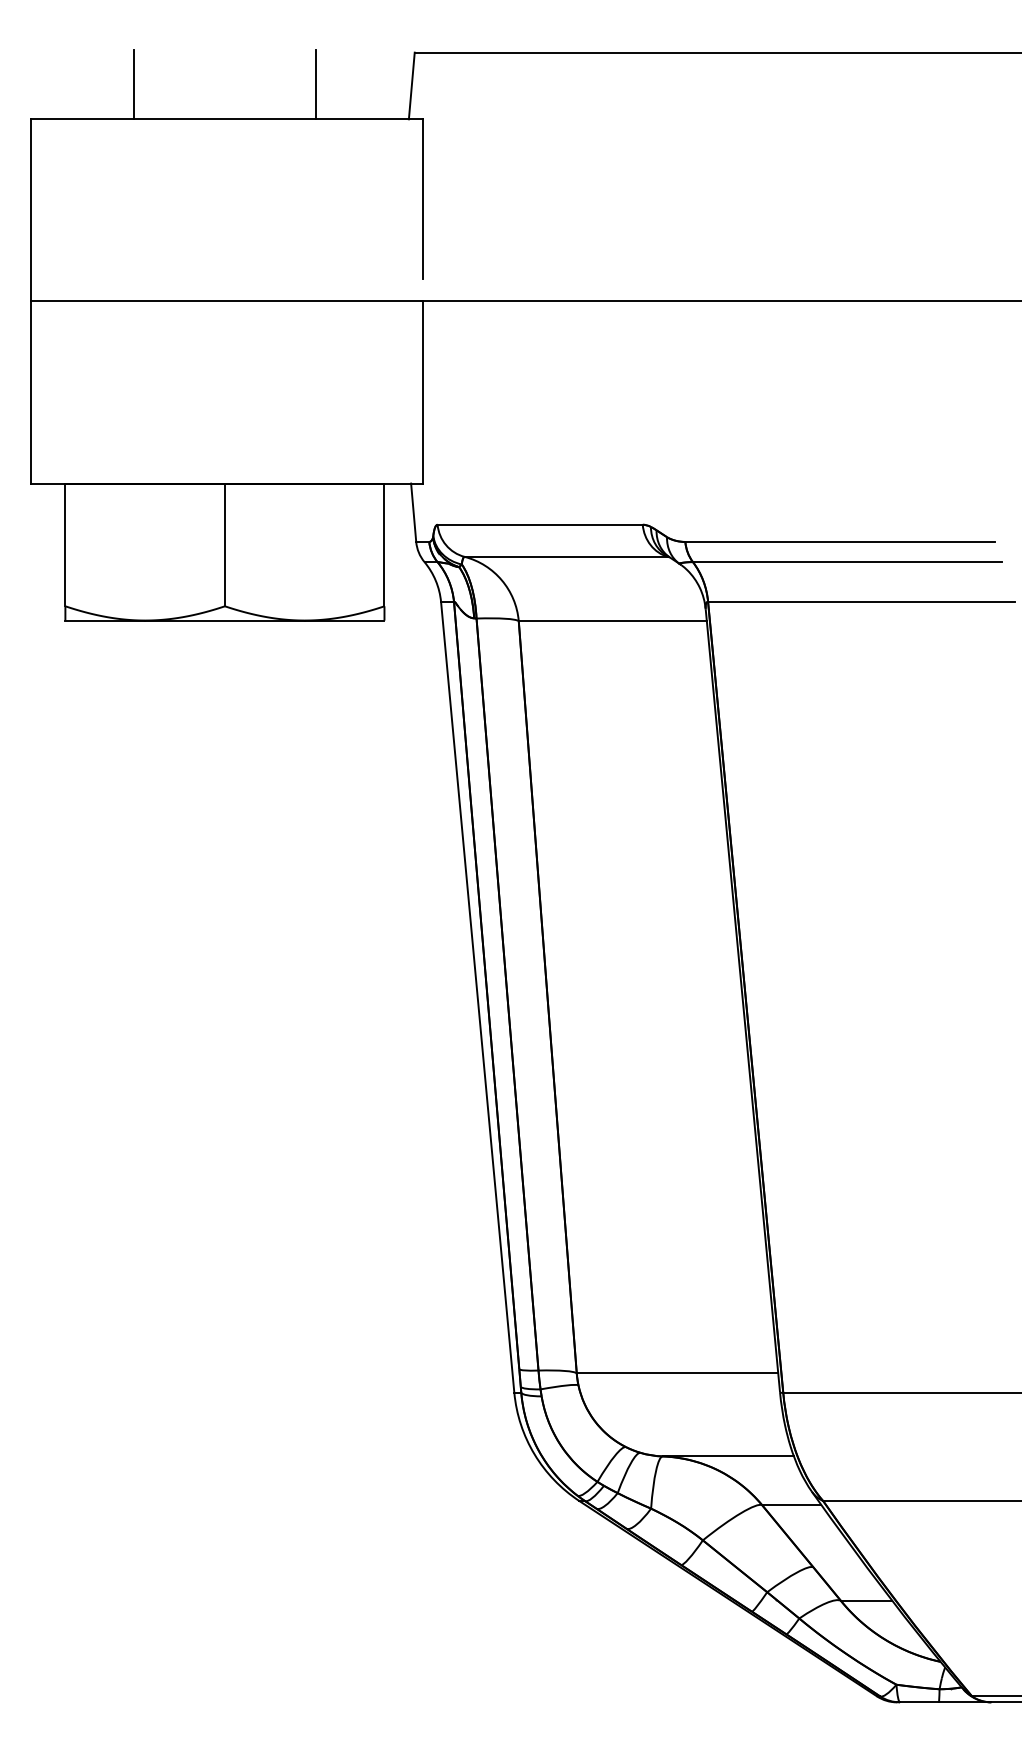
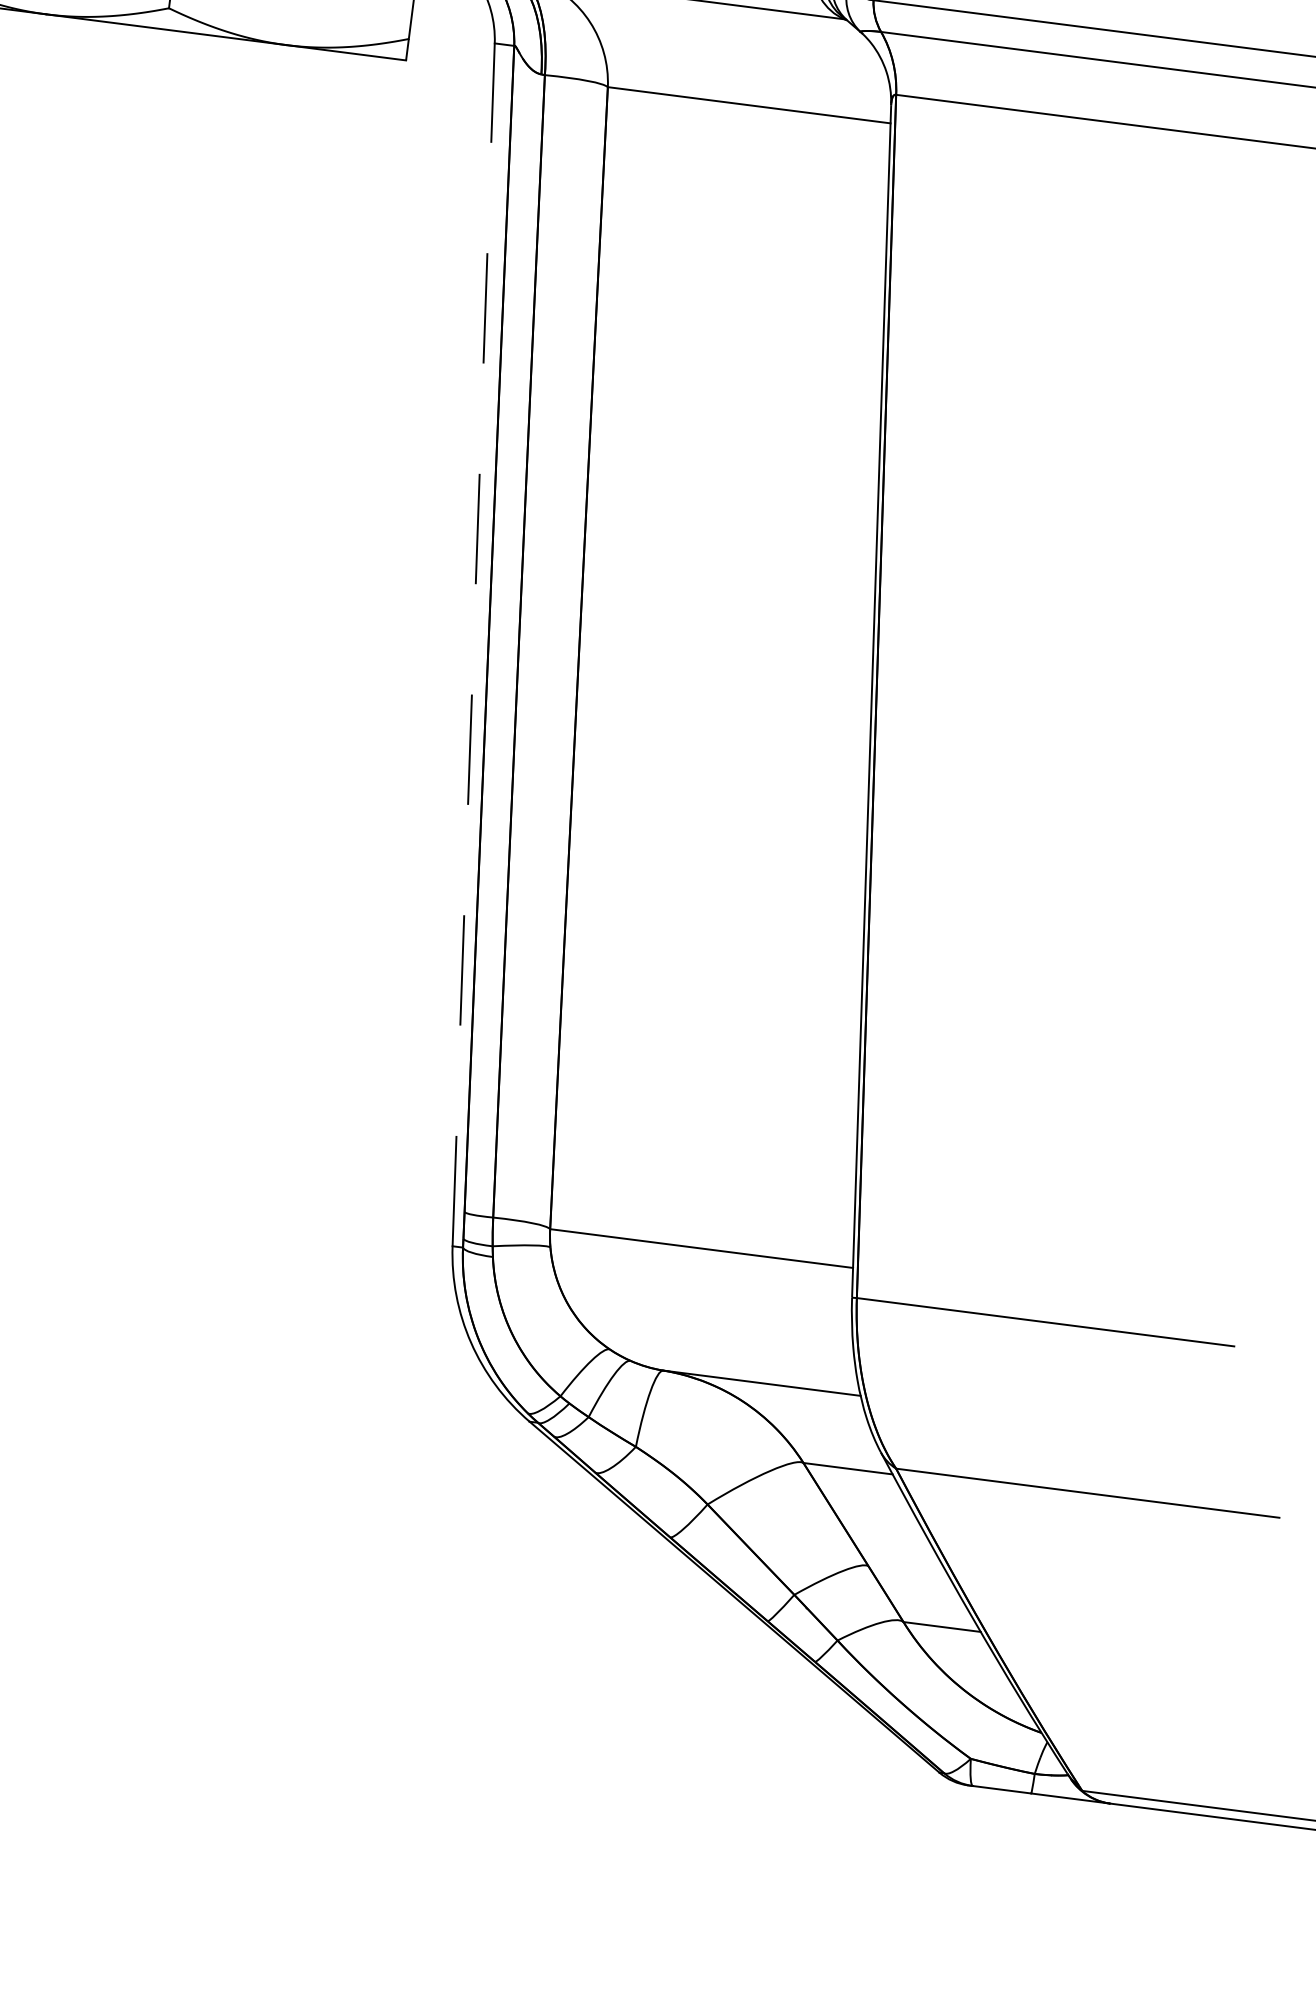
line: (477, 996) -> (473, 643), solid -> dashed

